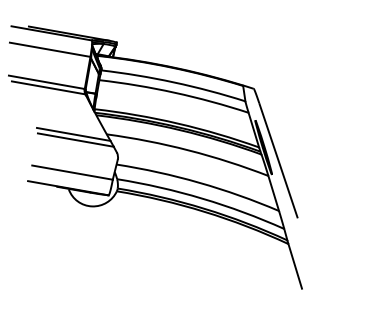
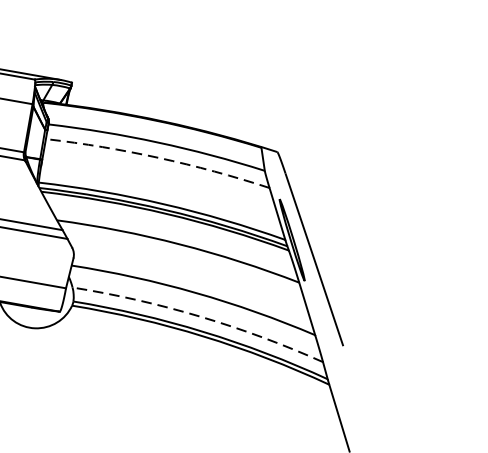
arc: (174, 92) -> (158, 157), solid -> dashed
arc: (202, 198) -> (200, 316), solid -> dashed

